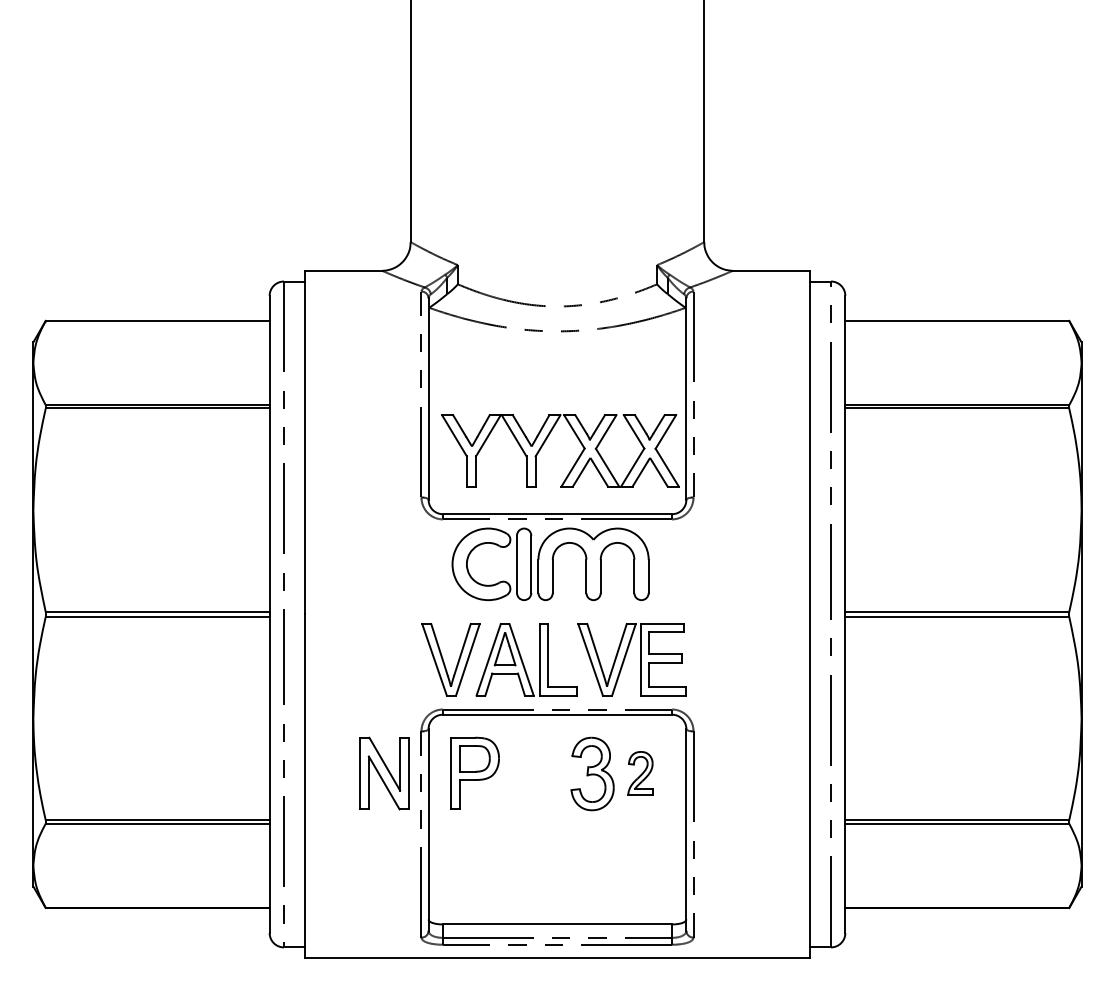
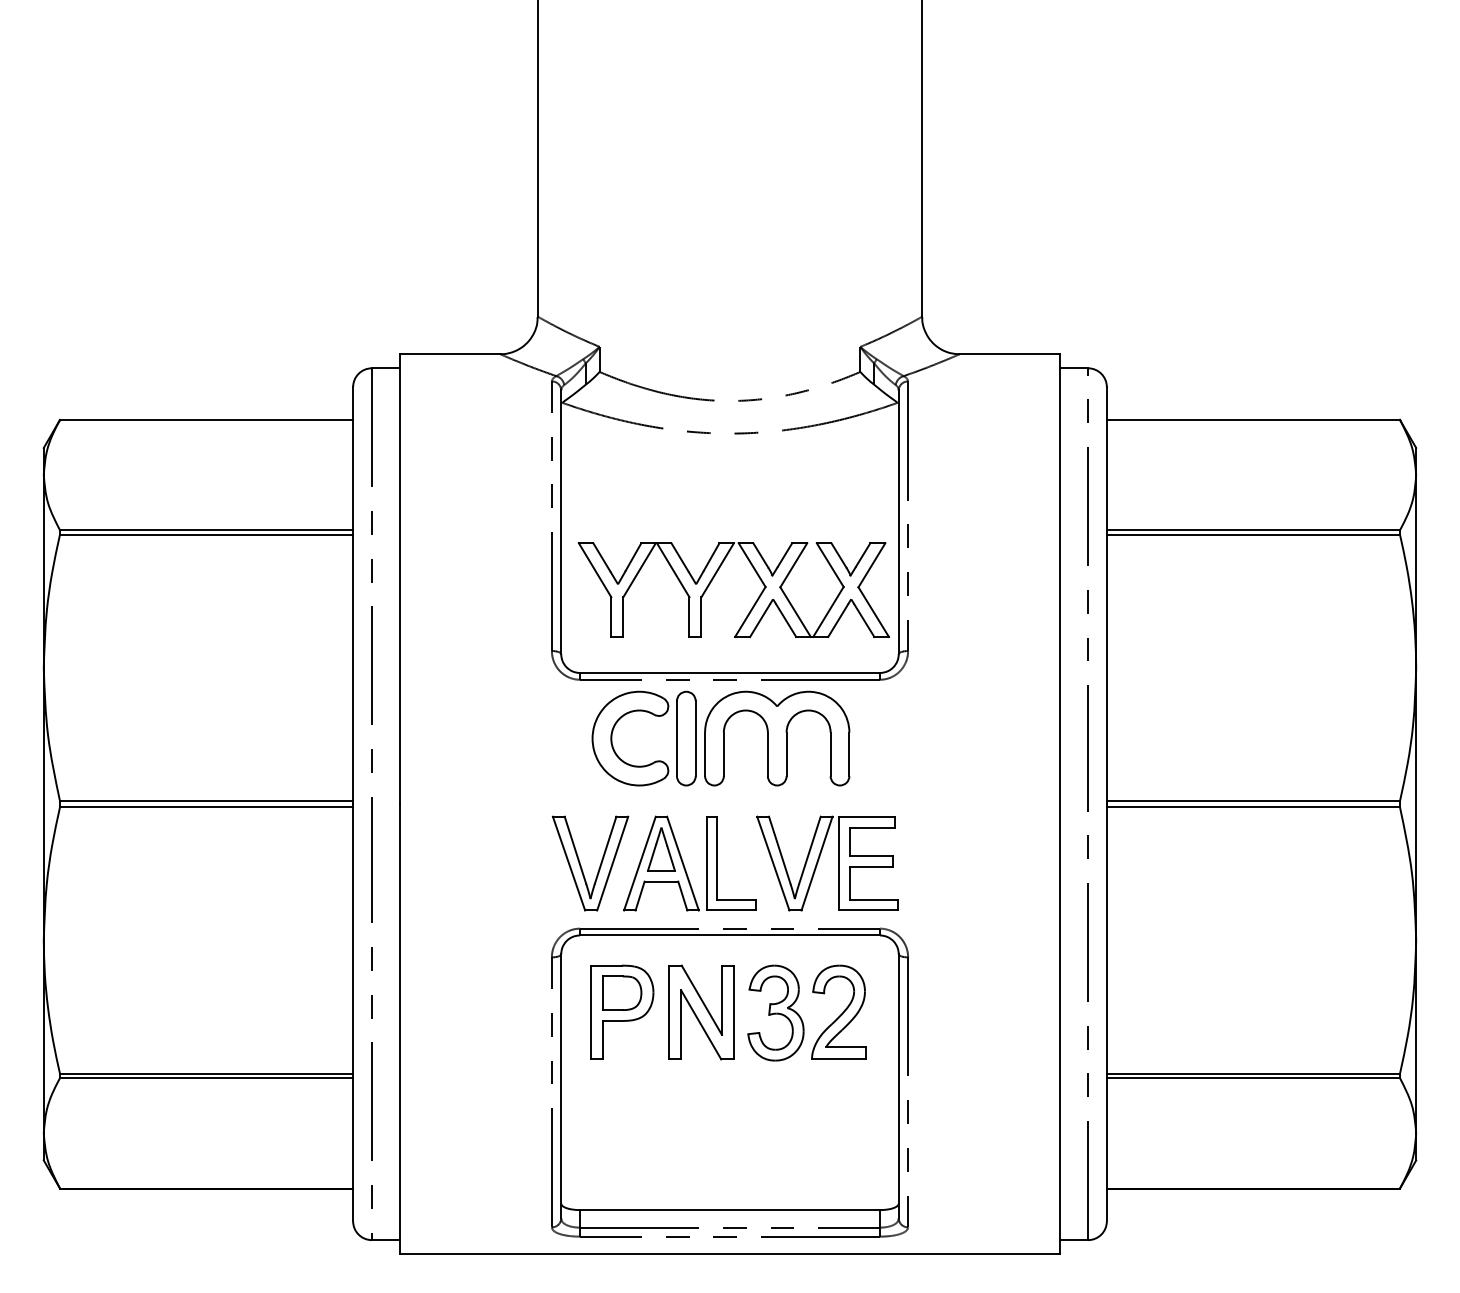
part: (640, 772) -> (838, 1011), size x1.67
part: (384, 773) -> (701, 1012), moved

